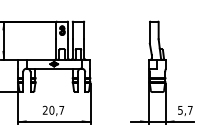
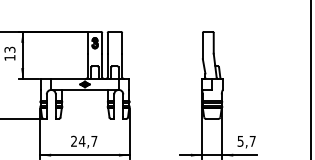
text: (51, 109) -> (81, 140), 20,7 -> 24,7

